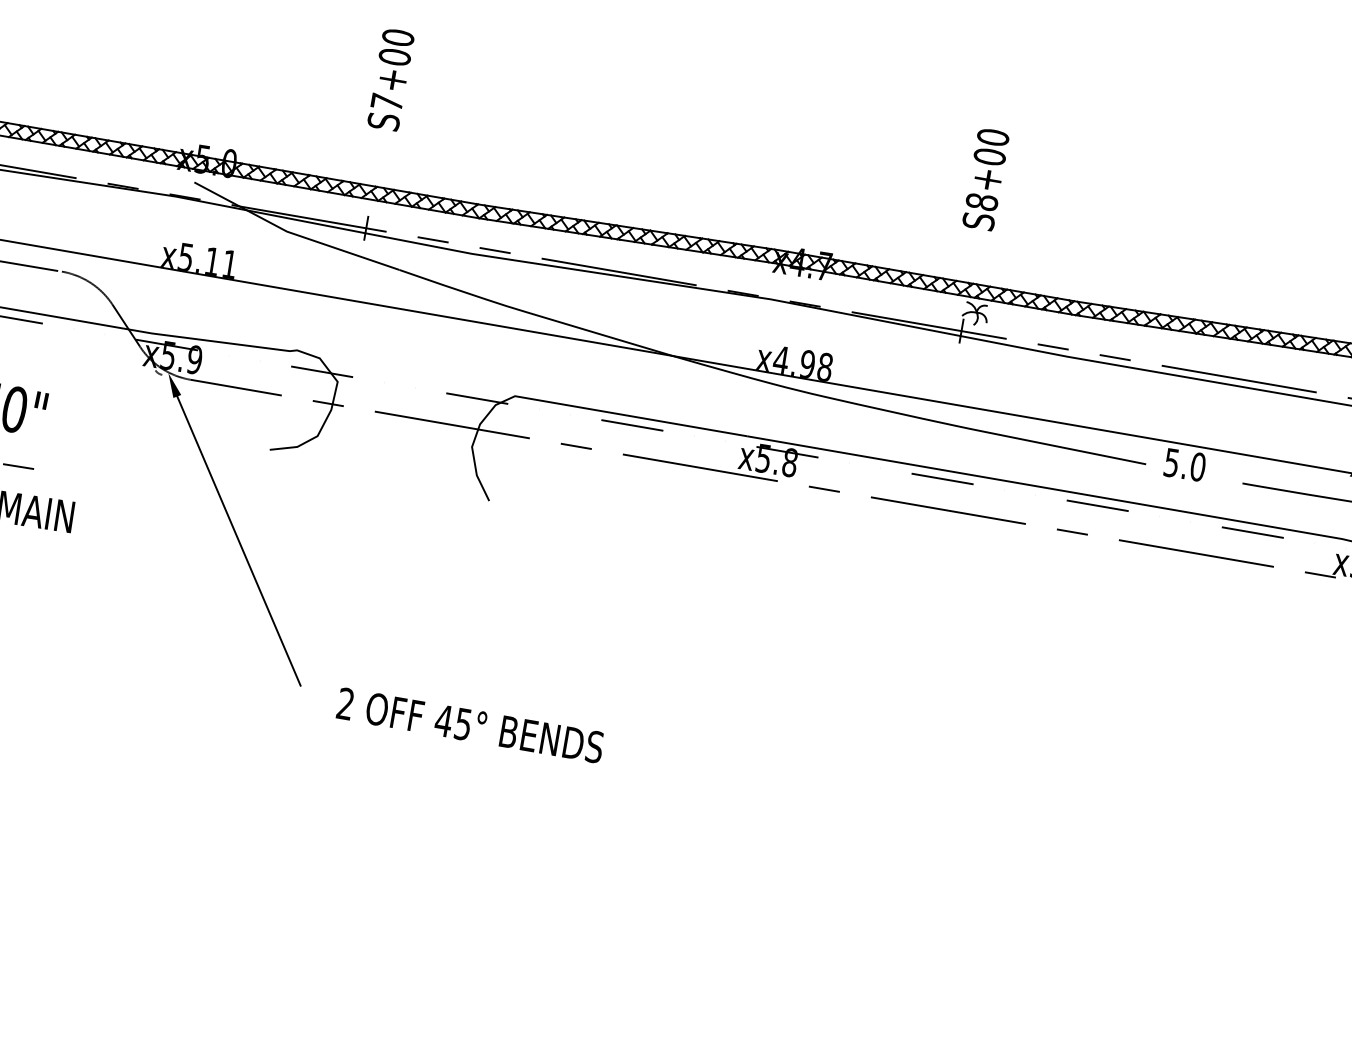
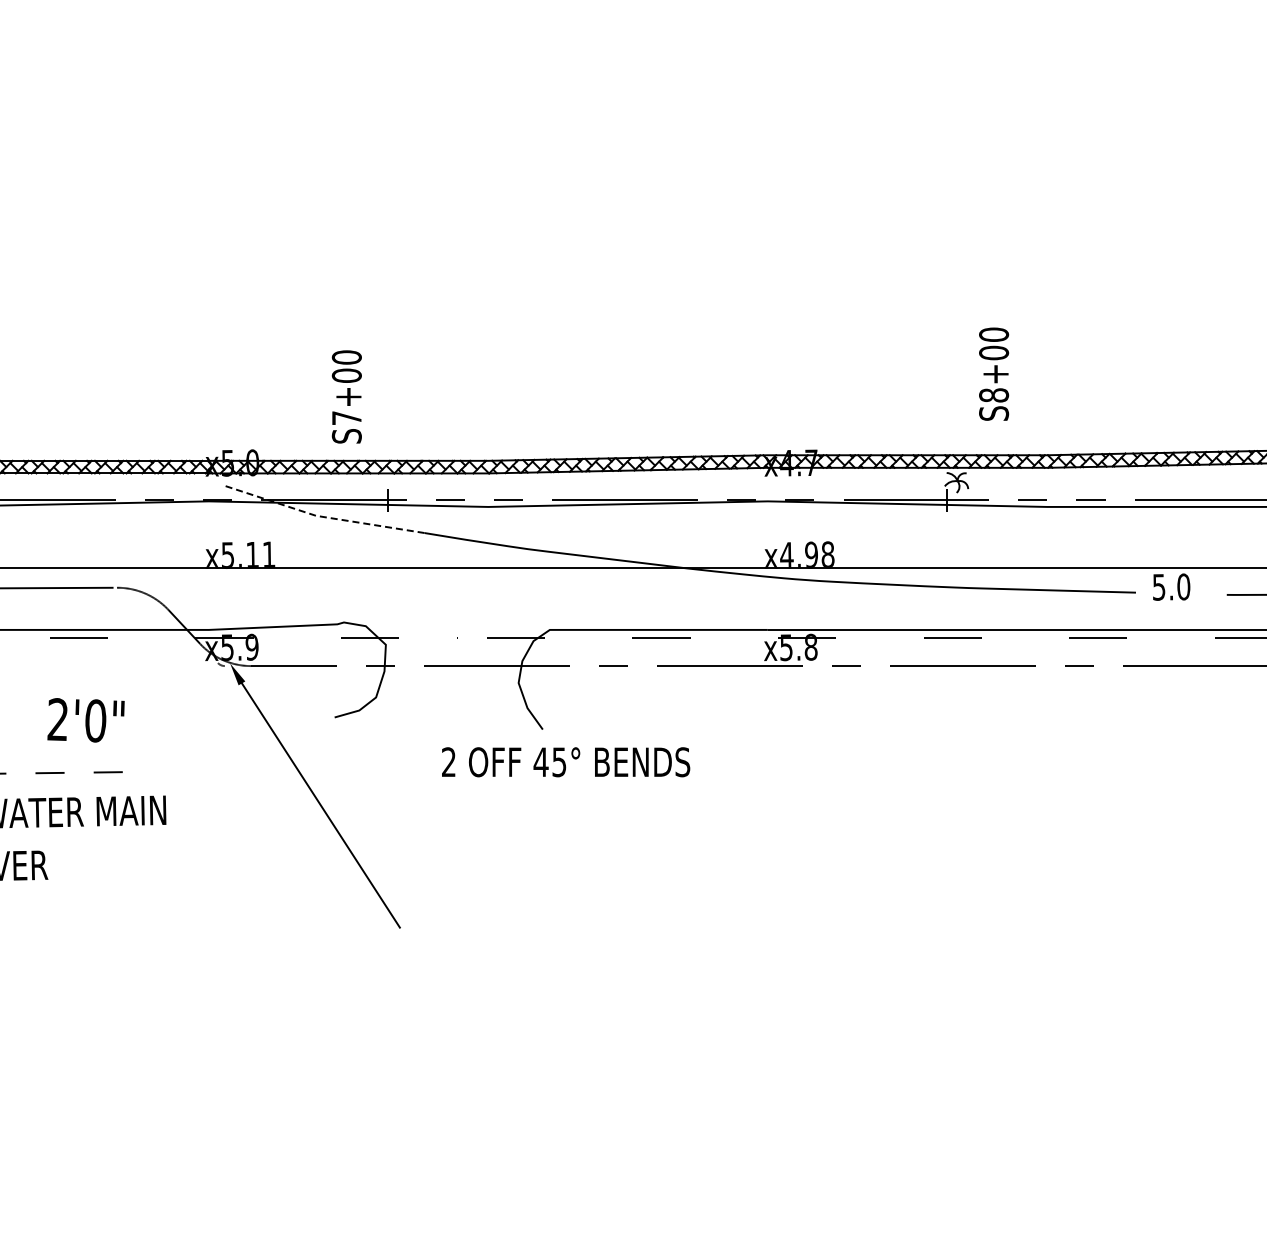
text: (390, 79) -> (346, 396), moved
text: (986, 178) -> (994, 373), moved
line: (291, 233) -> (320, 516), solid -> dashed
text: (470, 725) -> (566, 762), moved

